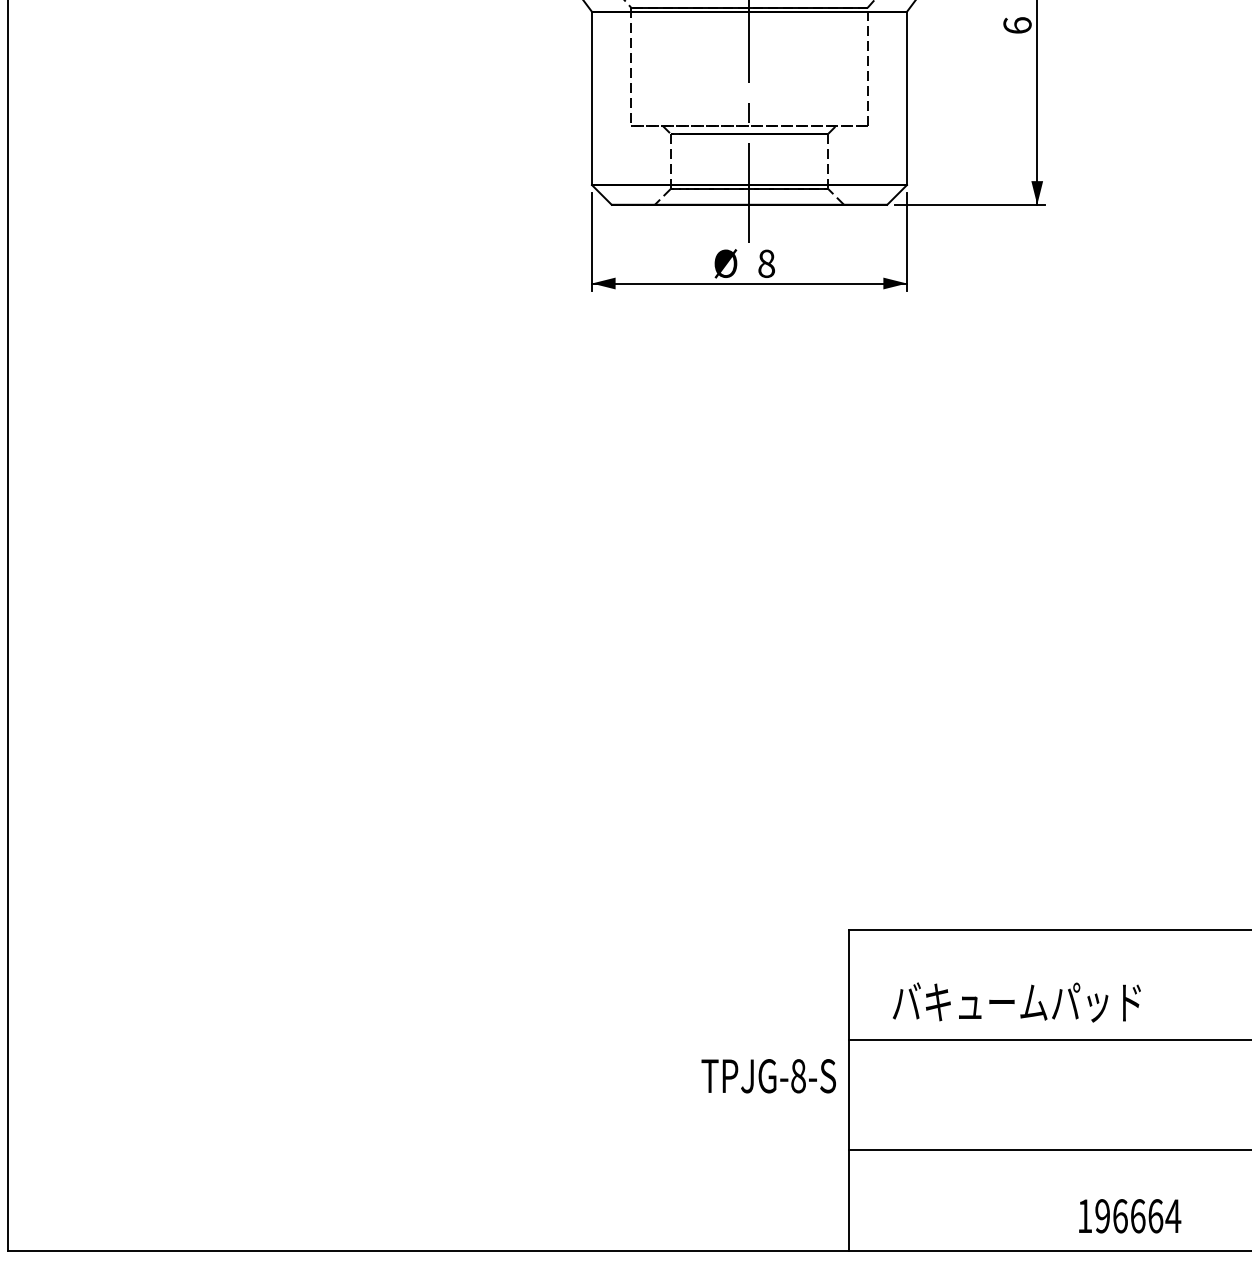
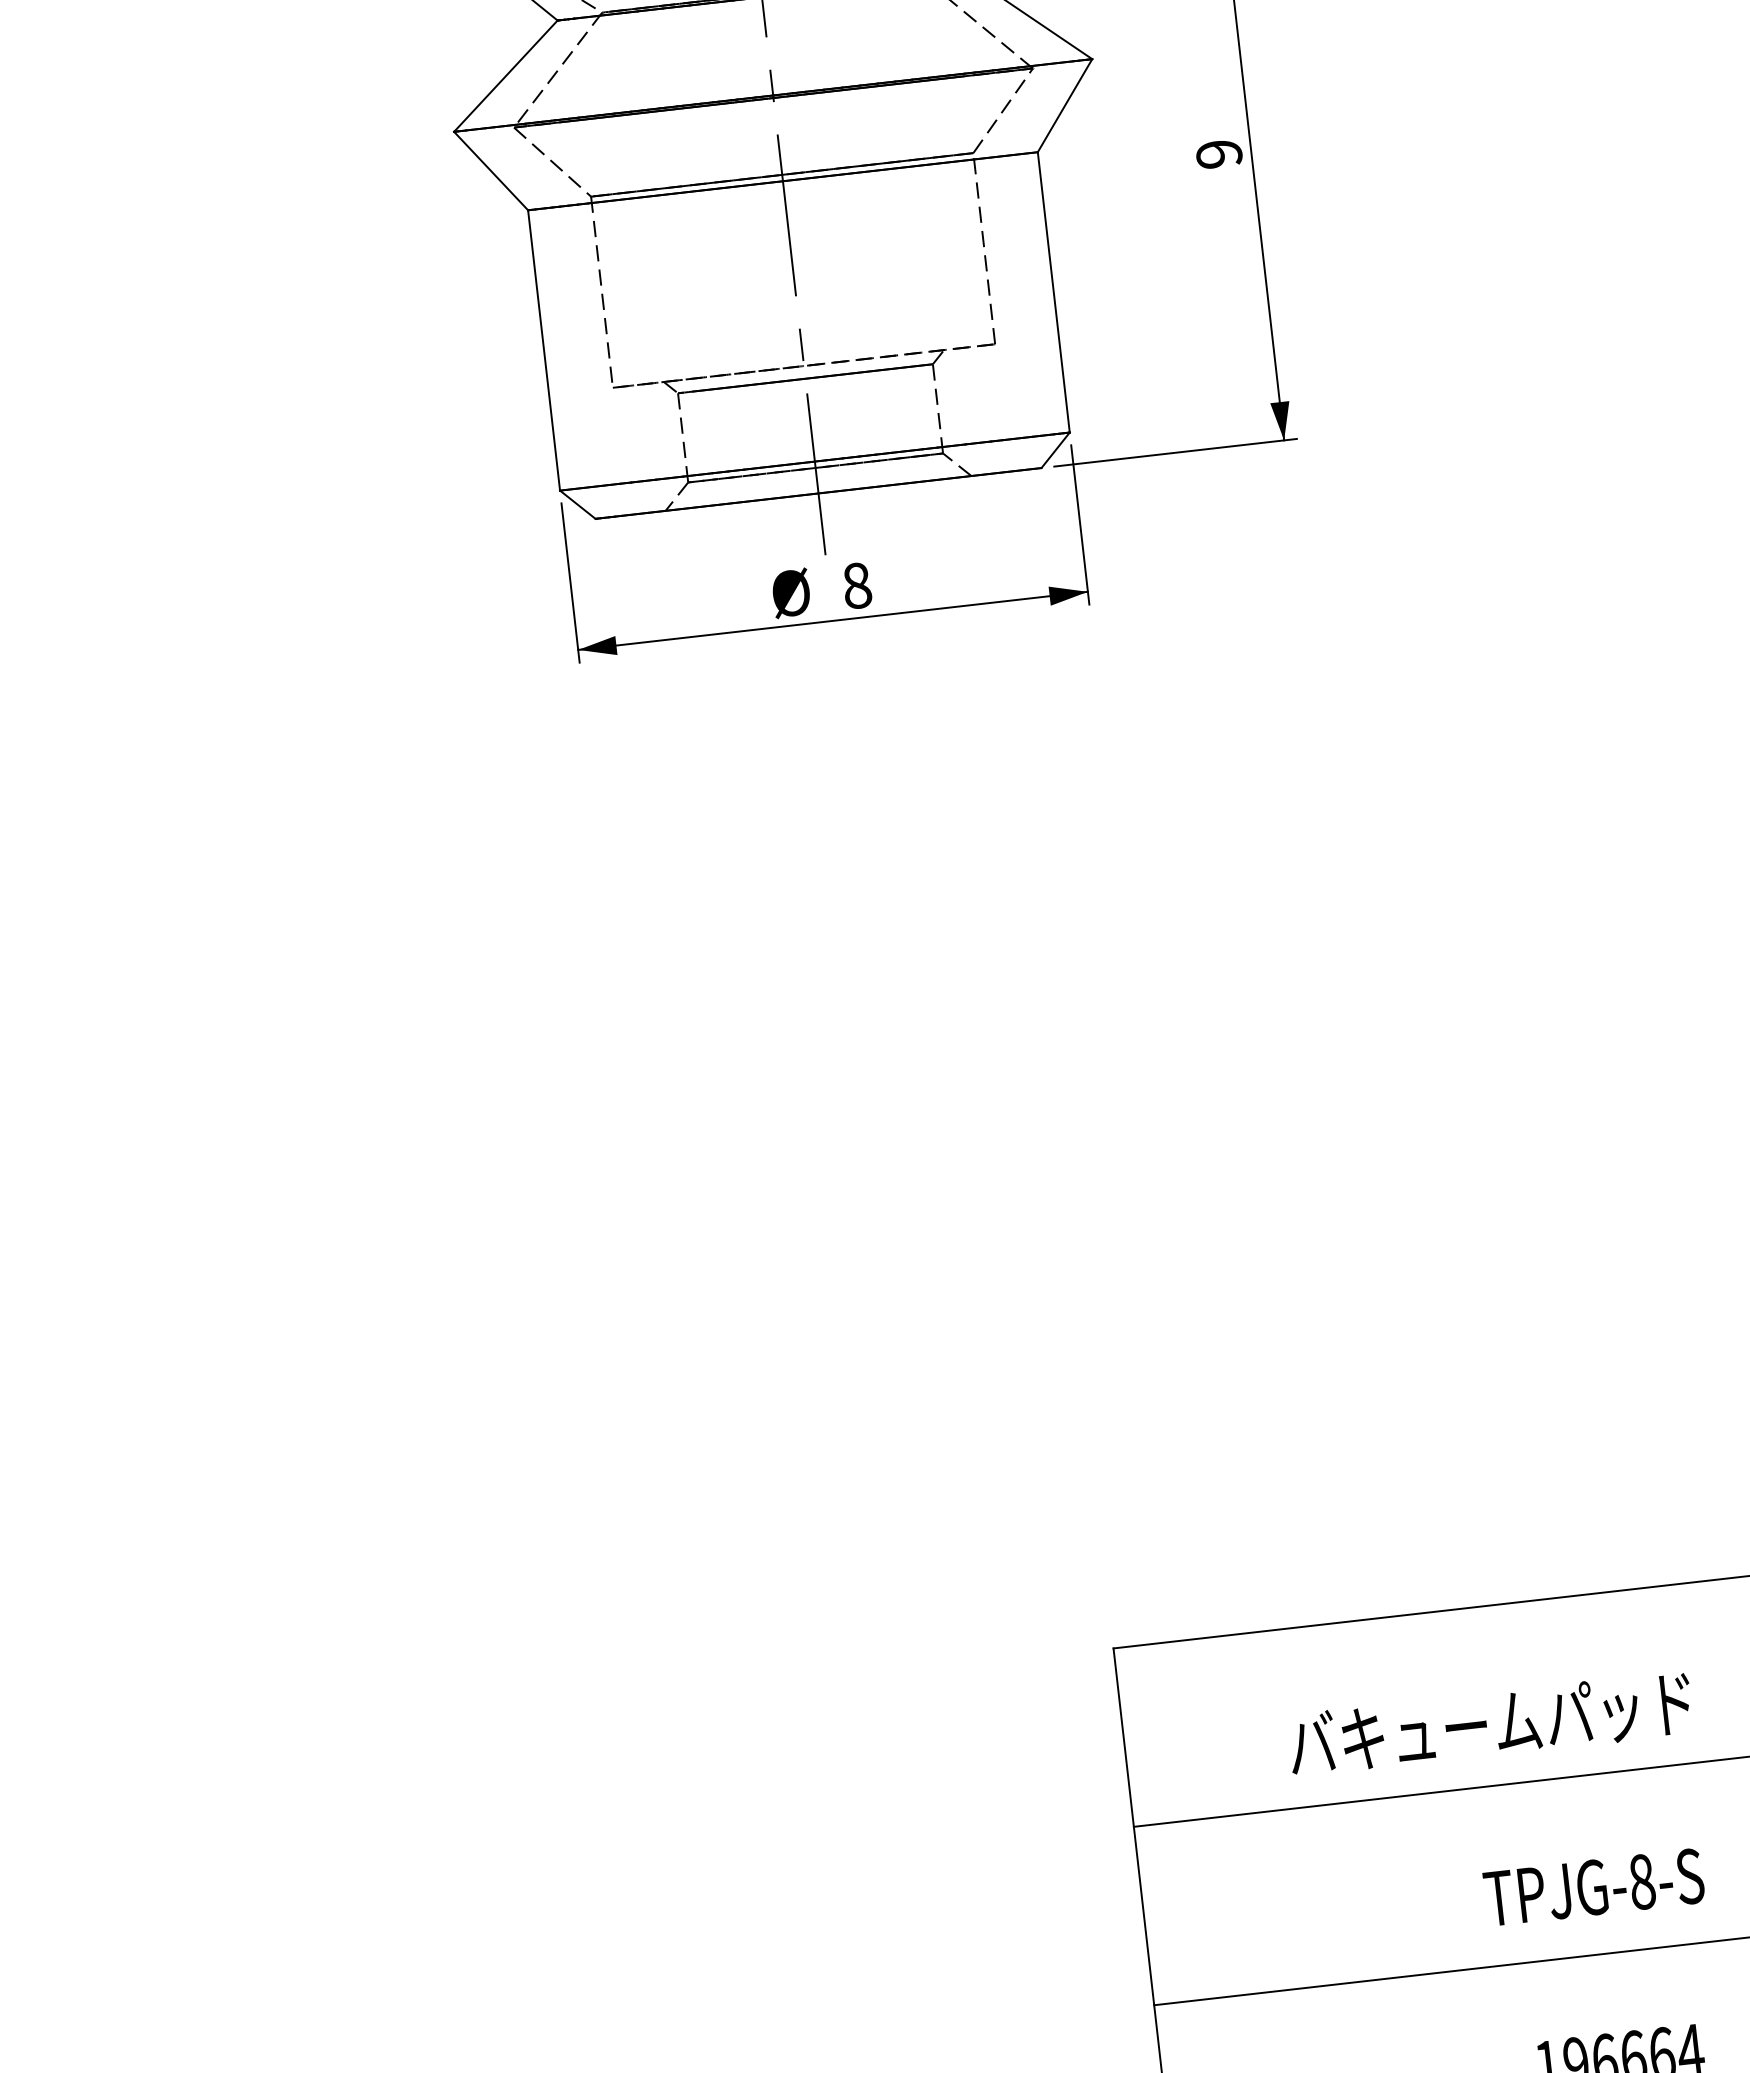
text: (1017, 25) -> (1219, 153), 6 -> 9
text: (1016, 1002) -> (1489, 1724), moved
text: (768, 1076) -> (1593, 1888), moved

